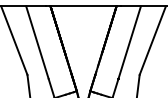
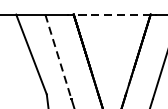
line: (83, 6) -> (112, 14), solid -> dashed
line: (37, 42) -> (58, 56), solid -> dashed

